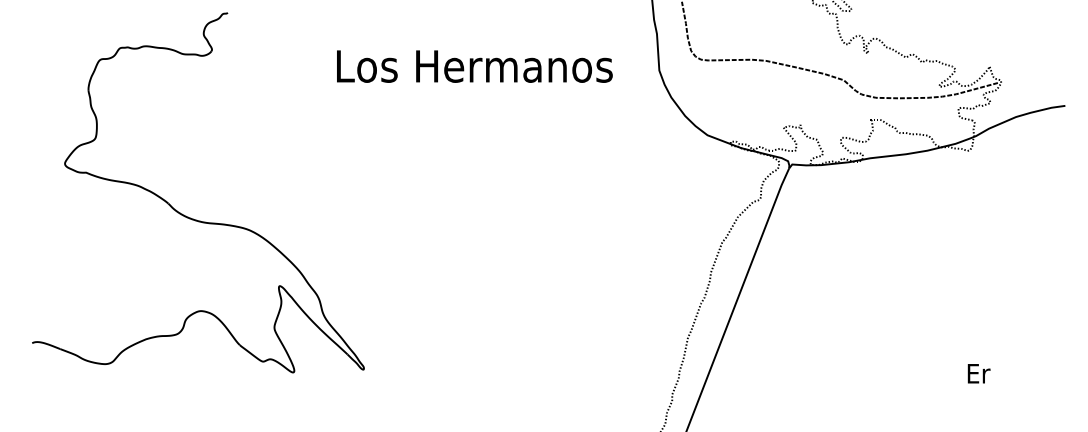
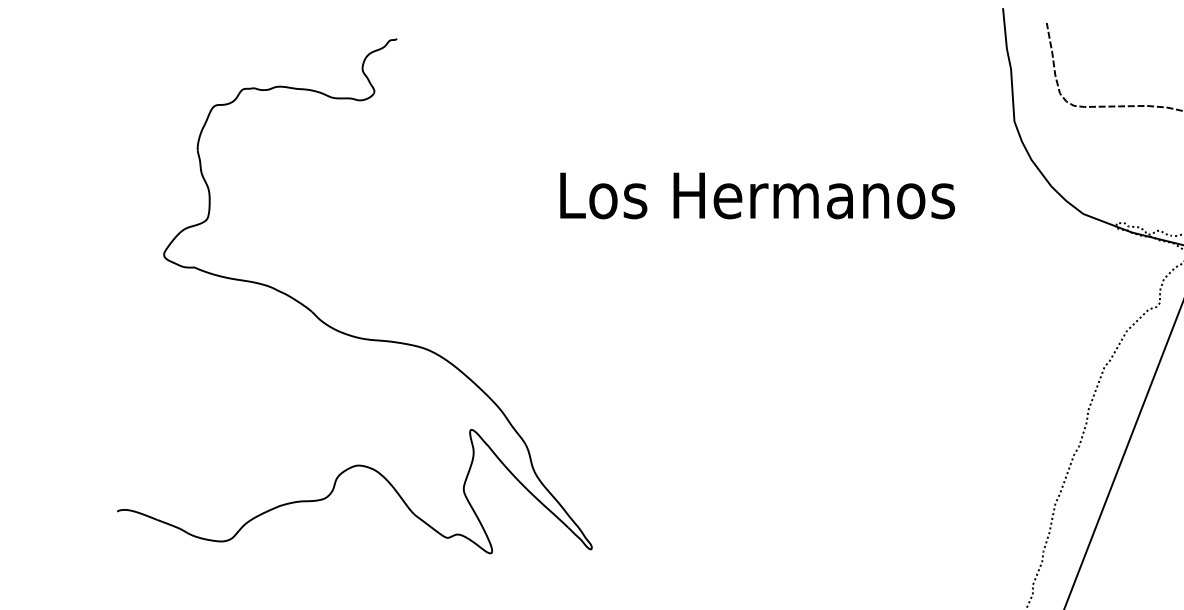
text: (474, 66) -> (757, 195), moved

